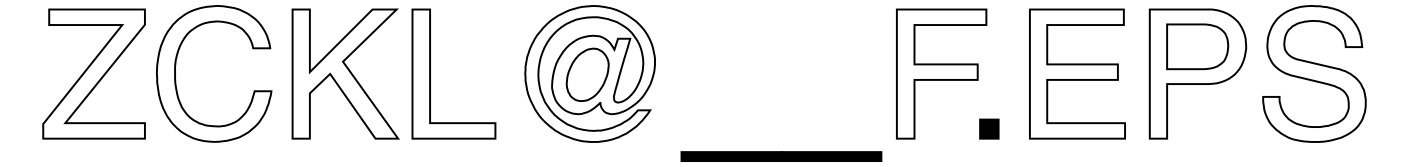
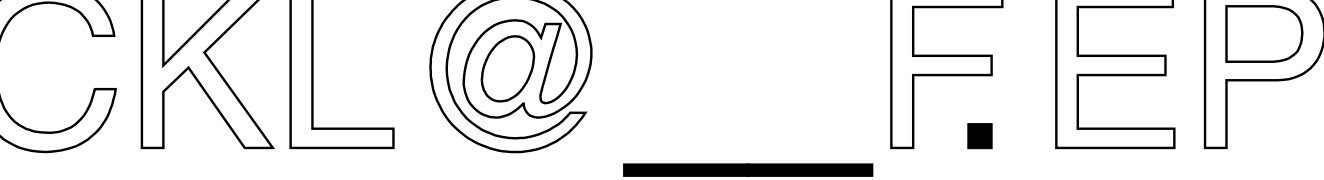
part: (989, 128) -> (980, 135), moved

